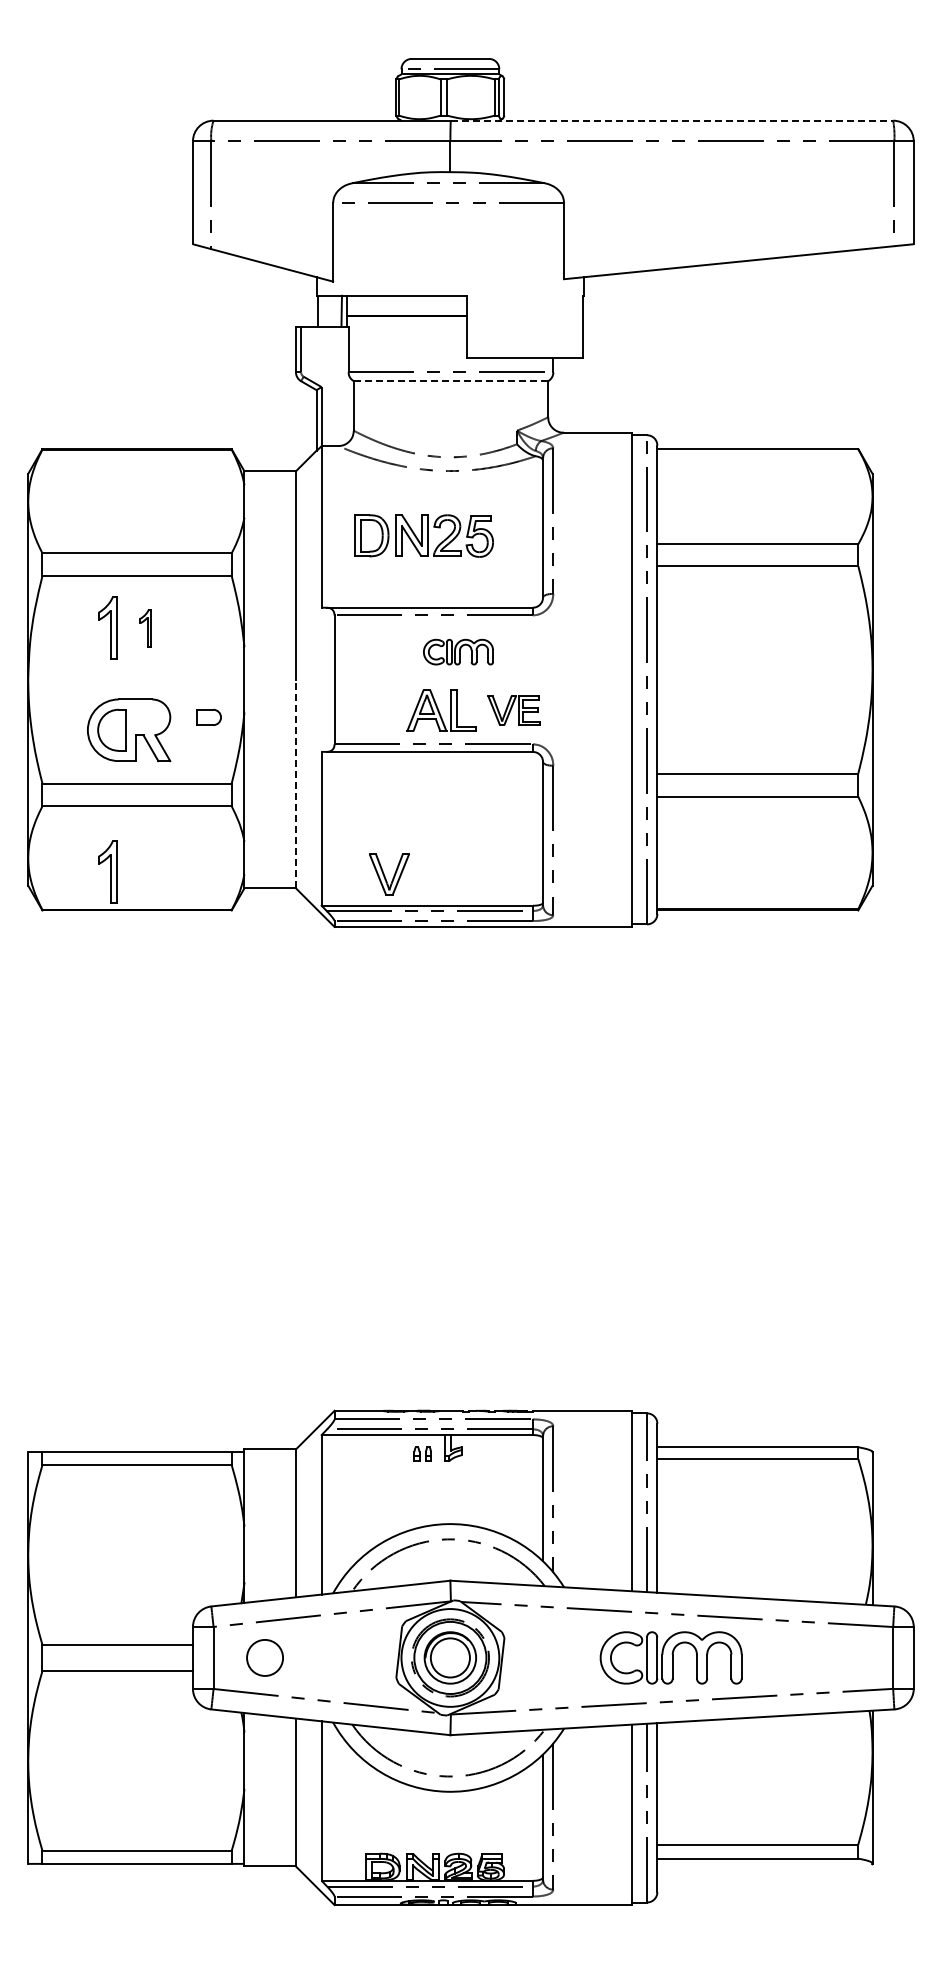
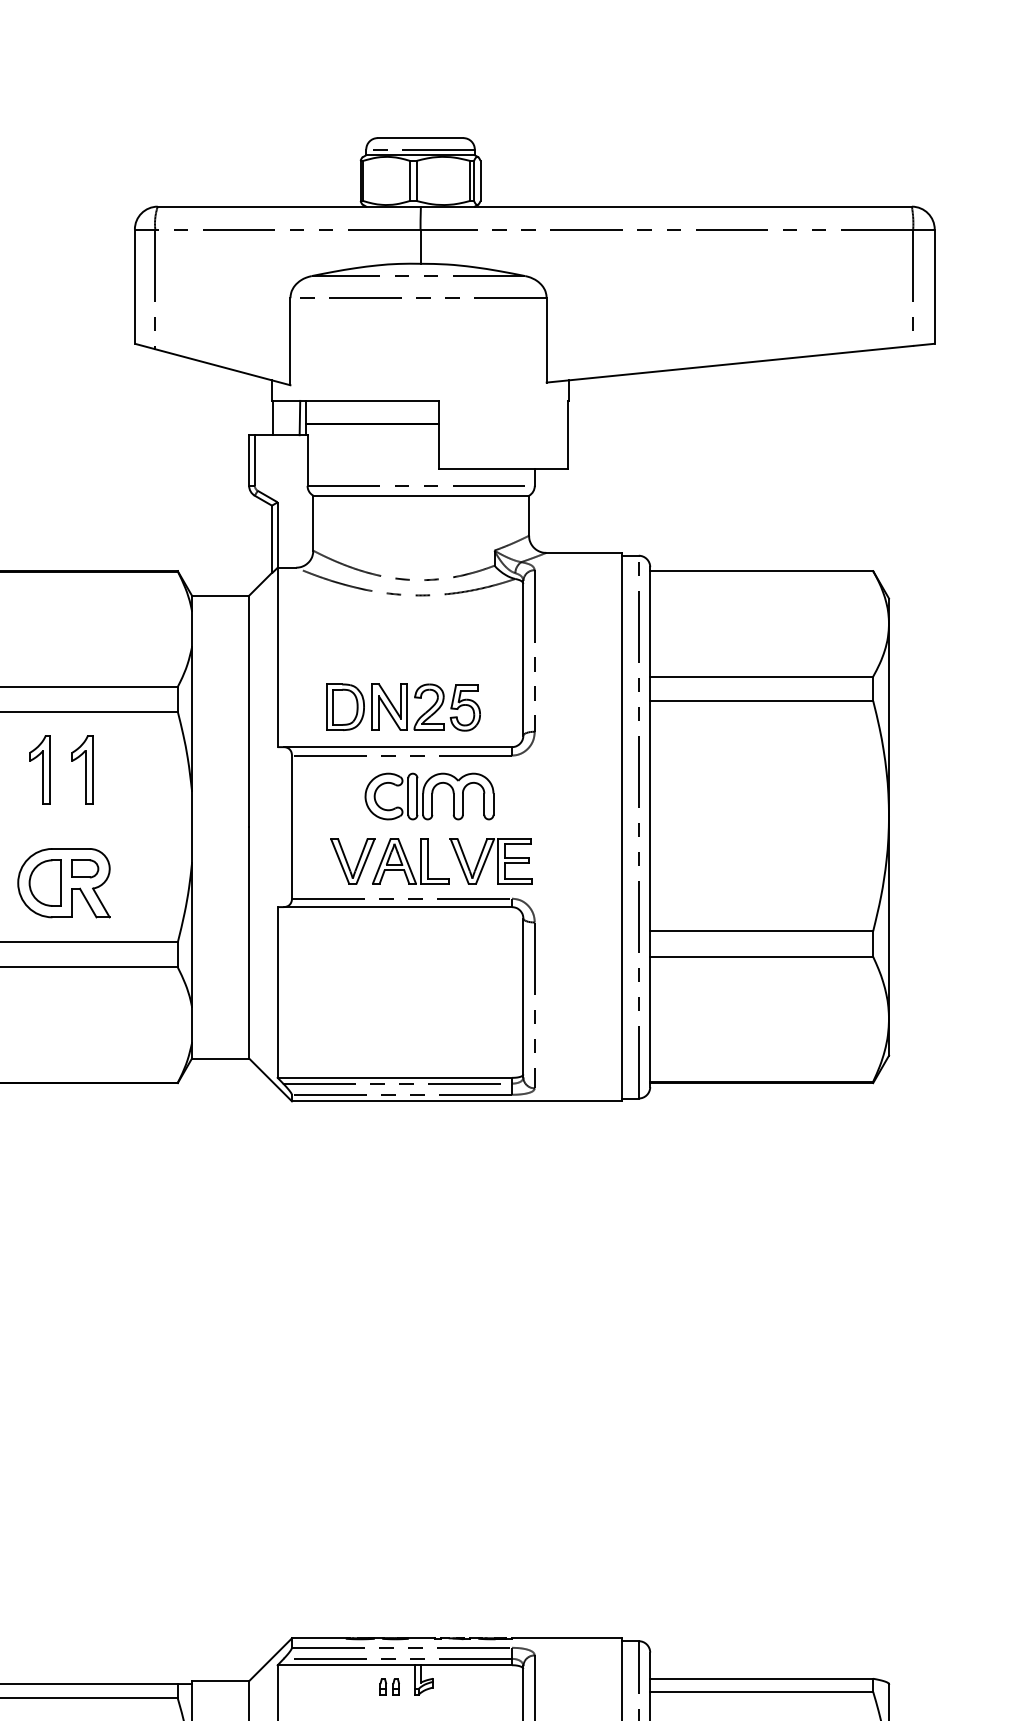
line: (672, 120) -> (667, 206), dashed -> solid
line: (451, 381) -> (421, 496), dashed -> solid
part: (423, 535) -> (402, 706), moved
part: (145, 627) -> (82, 769), size x1.67
part: (458, 651) -> (429, 795), size x1.67
part: (513, 710) -> (490, 861), size x1.43
part: (208, 716) -> (84, 867), moved
line: (295, 783) -> (248, 942), dashed -> solid
part: (107, 871) -> (40, 1039), removed
part: (389, 874) -> (352, 861), moved

